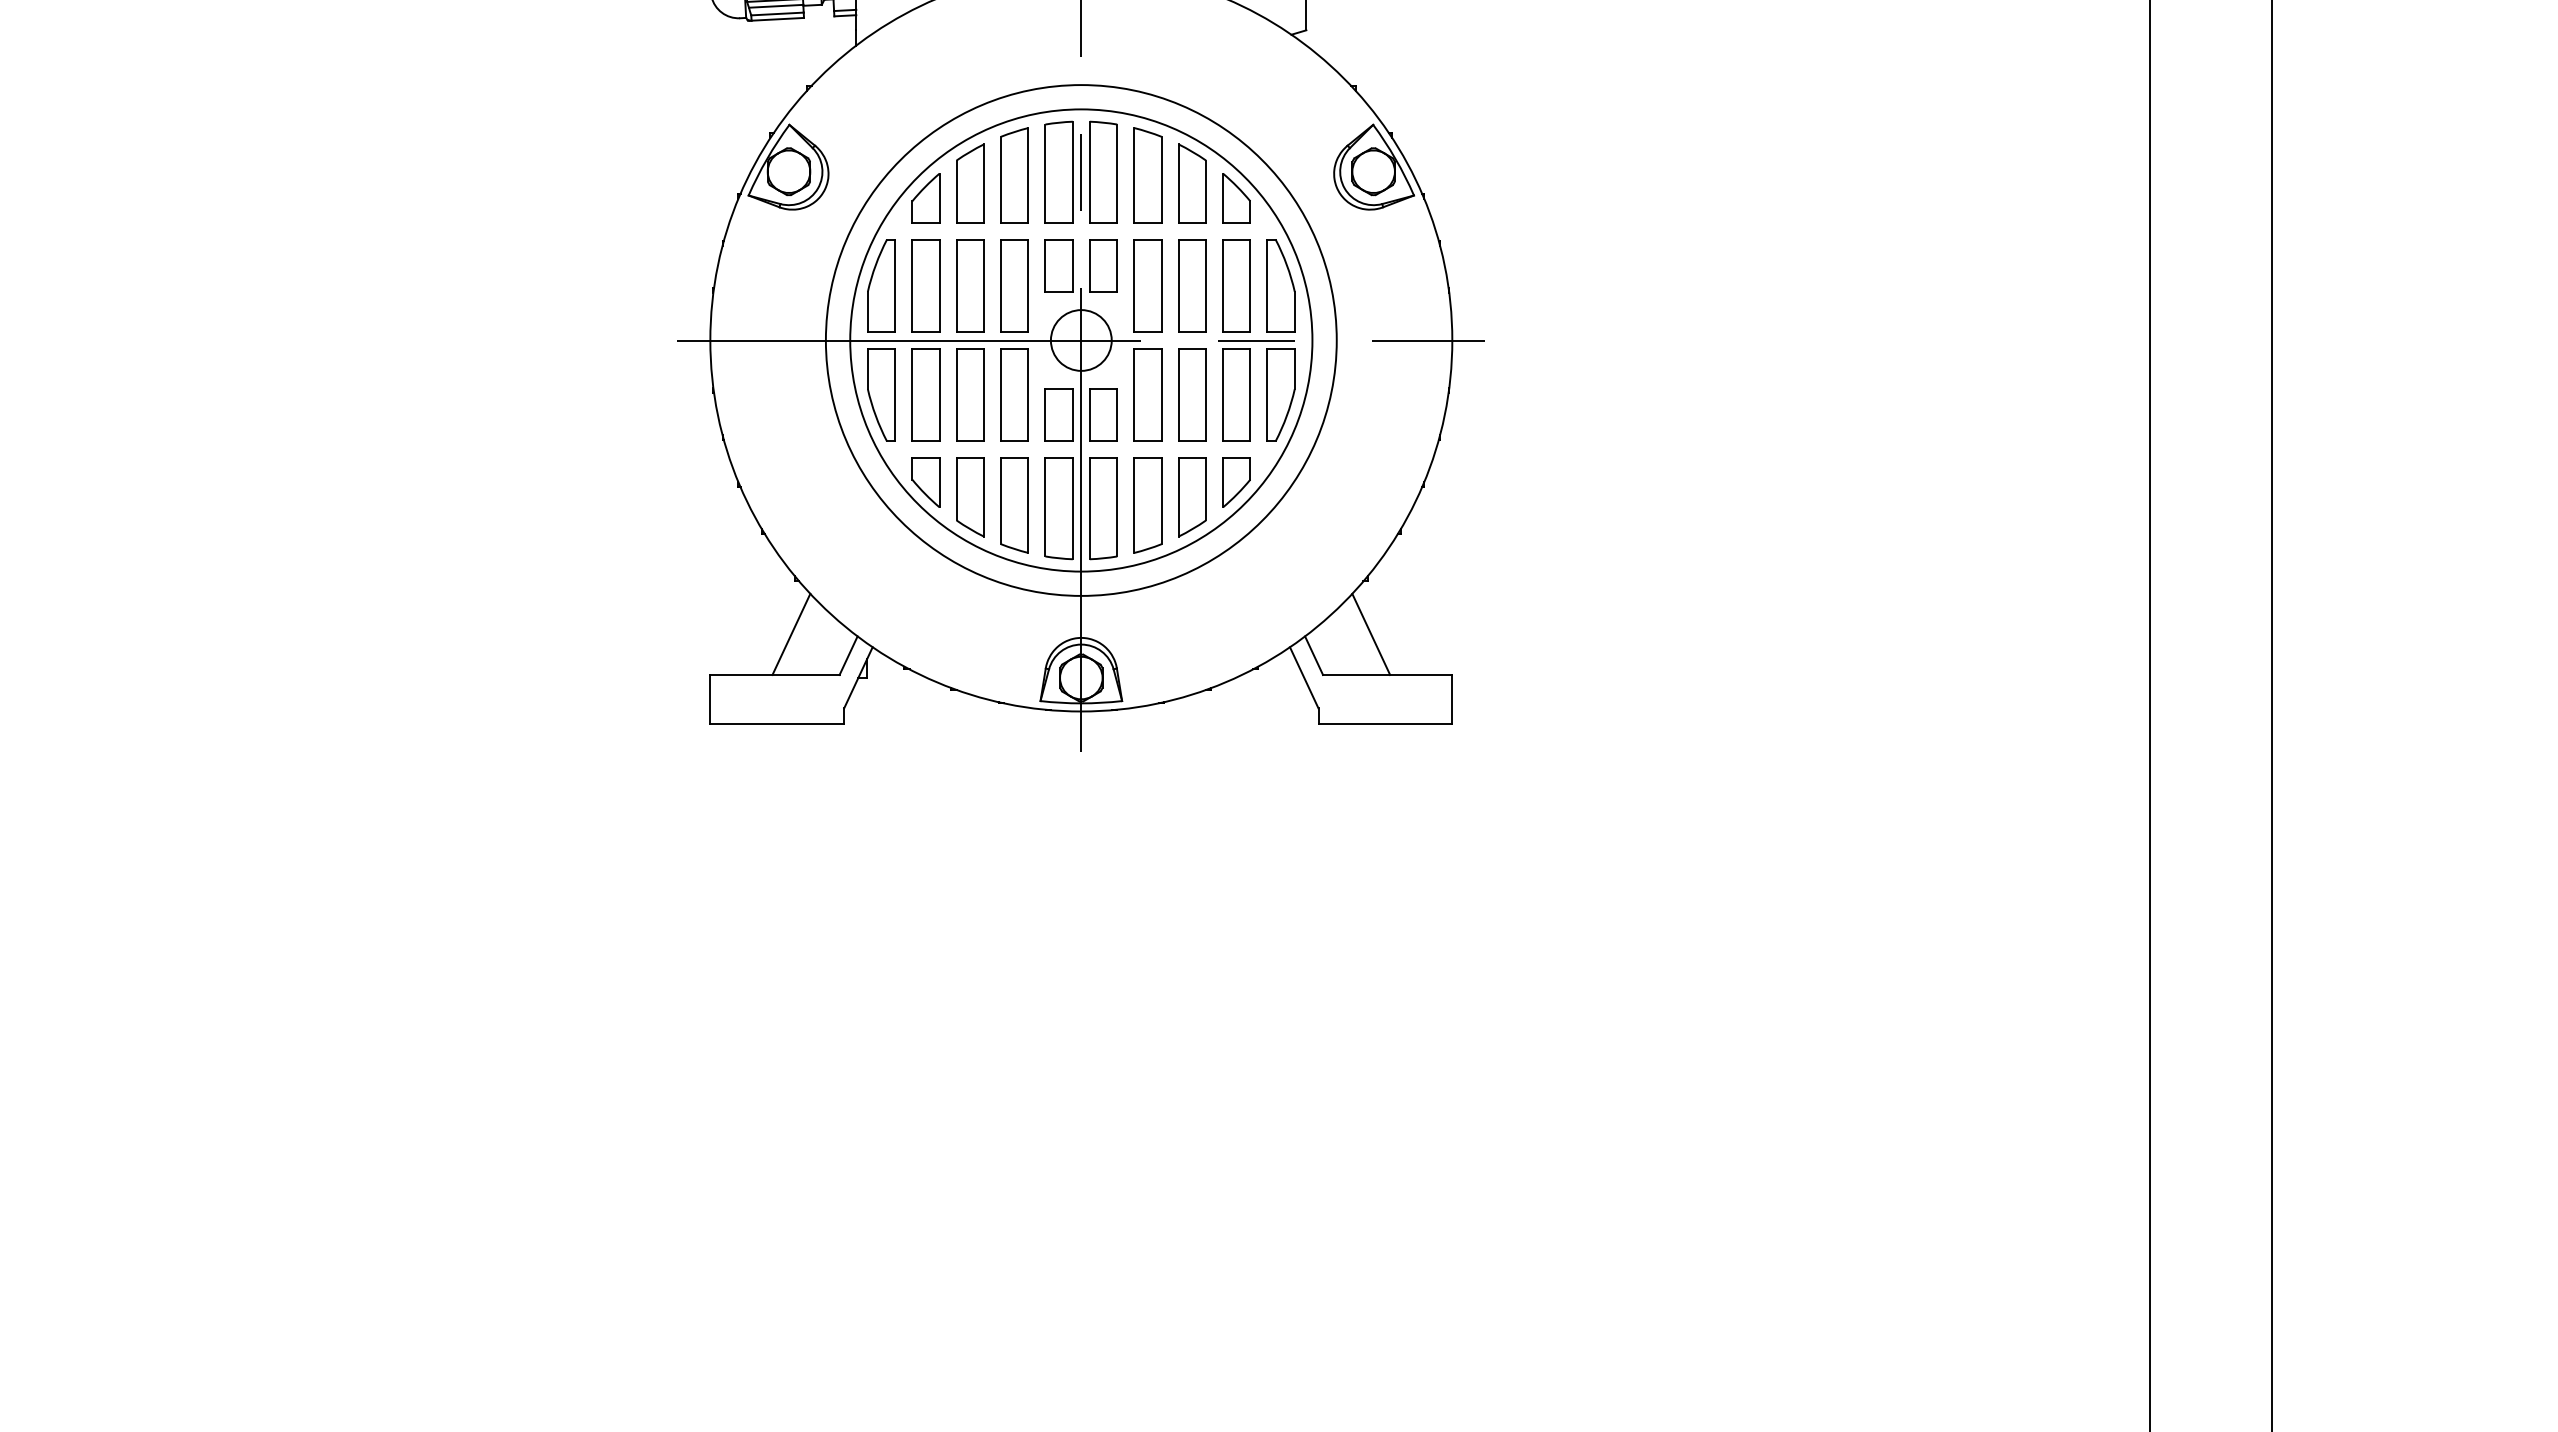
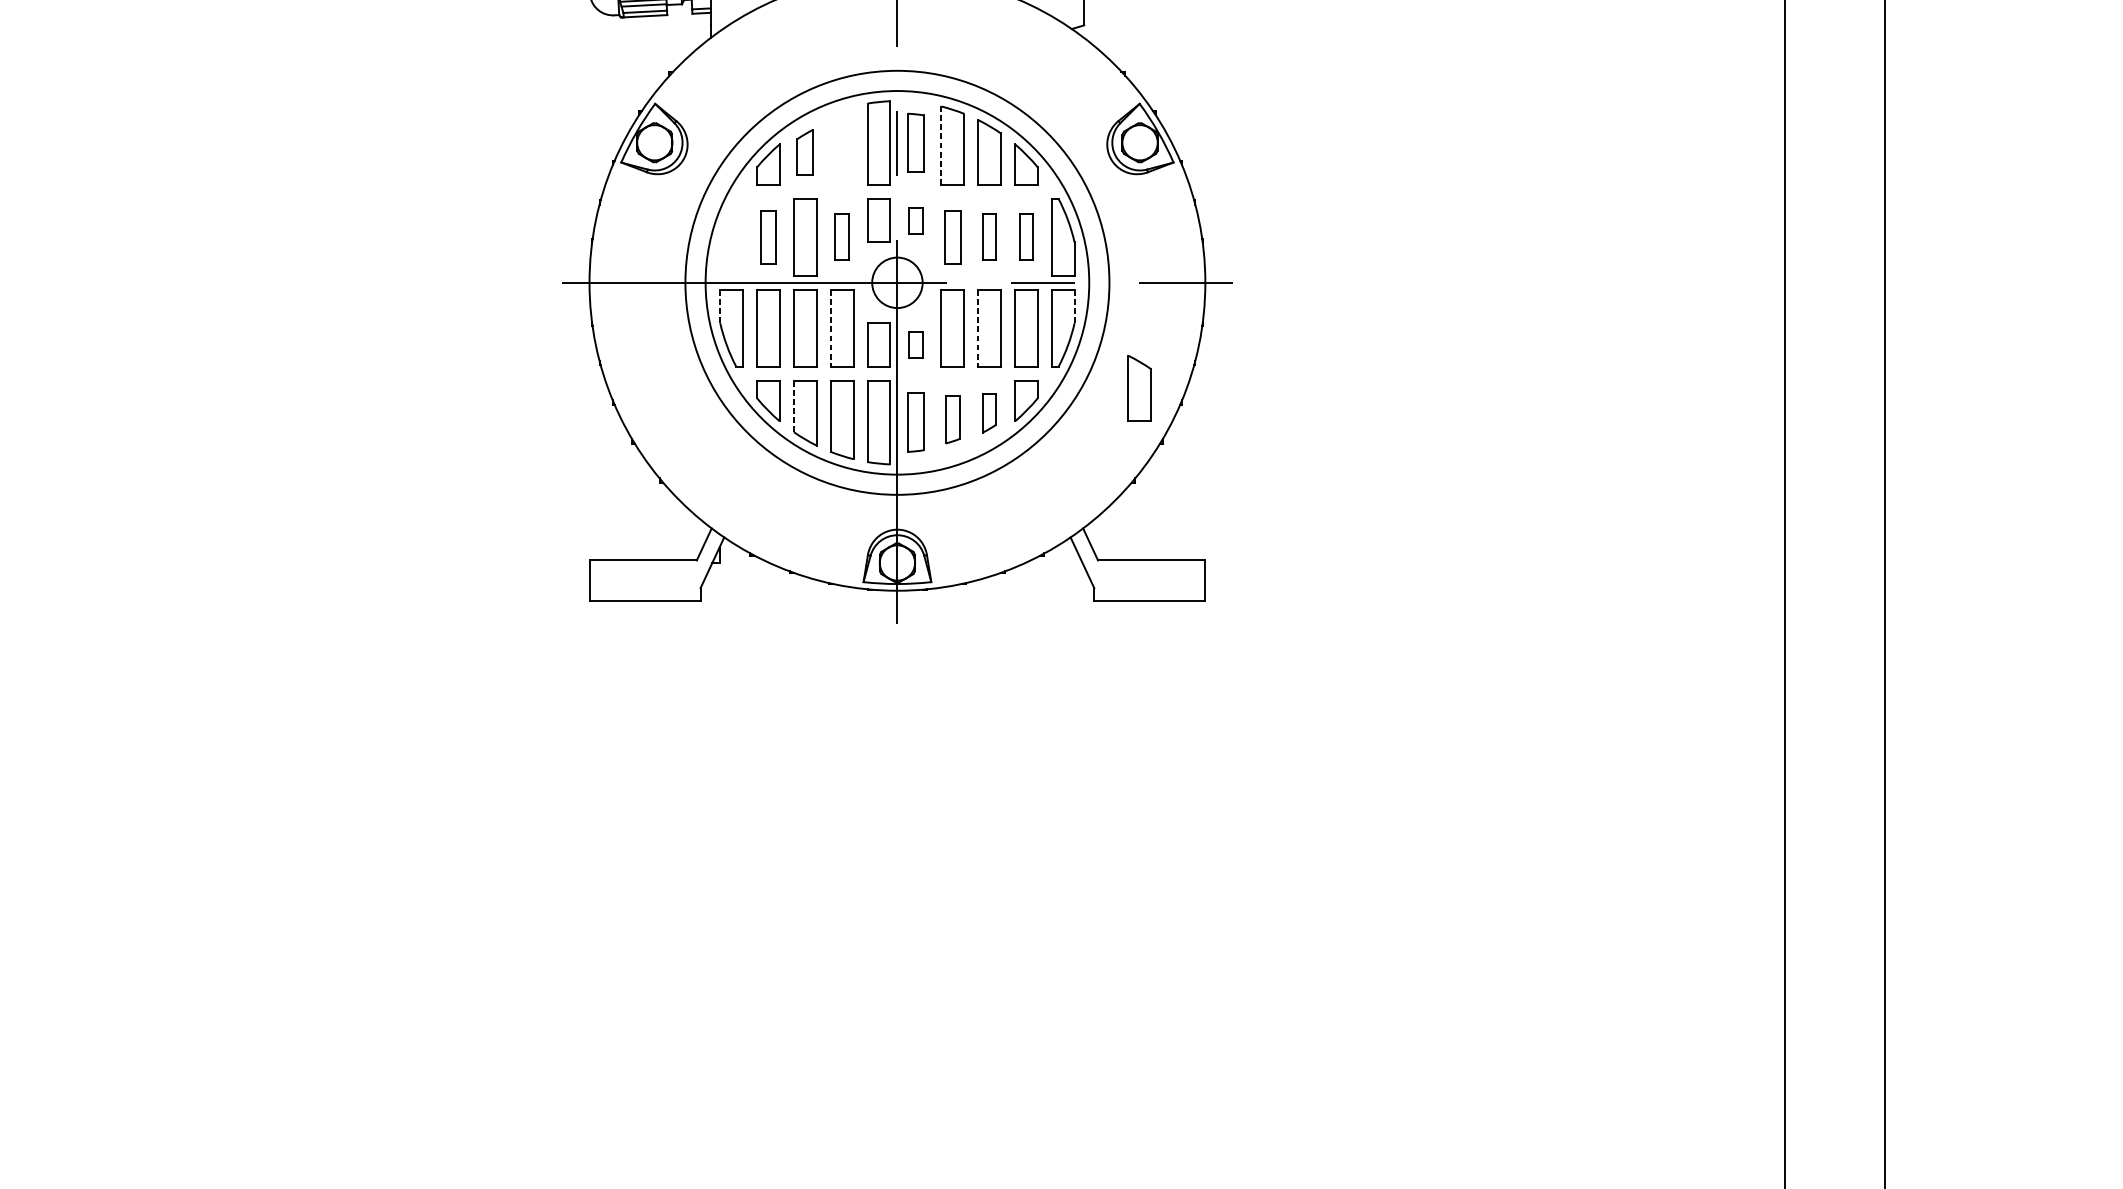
part: (1103, 171) -> (915, 142), size x0.7
line: (1134, 174) -> (941, 145), solid -> dashed
part: (1014, 175) -> (841, 145), removed
part: (970, 183) -> (805, 152), size x0.7
part: (1103, 265) -> (915, 220), size x0.6
part: (881, 285) -> (731, 237), removed
part: (925, 285) -> (768, 237), size x0.7
part: (1014, 285) -> (841, 237), size x0.6
part: (1147, 285) -> (952, 237), size x0.7
part: (1192, 285) -> (989, 237), size x0.6
part: (1236, 285) -> (1026, 237), size x0.6
line: (867, 368) -> (719, 306), solid -> dashed
line: (1294, 368) -> (1074, 306), solid -> dashed
line: (1001, 395) -> (831, 328), solid -> dashed
line: (1178, 395) -> (978, 328), solid -> dashed
part: (1103, 414) -> (915, 344), size x0.6
part: (1373, 467) -> (1139, 388), added
line: (956, 489) -> (793, 406), solid -> dashed
part: (1192, 497) -> (989, 413), size x0.6
part: (1147, 505) -> (952, 419), size x0.6
part: (1103, 508) -> (915, 422), size x0.7
line: (791, 634) -> (656, 526), removed
line: (1371, 634) -> (1138, 526), removed

